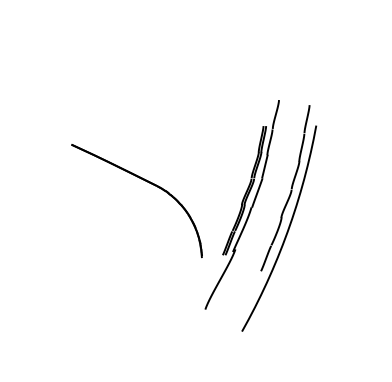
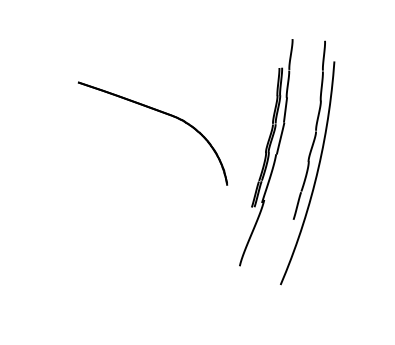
part: (145, 181) -> (159, 112), moved

